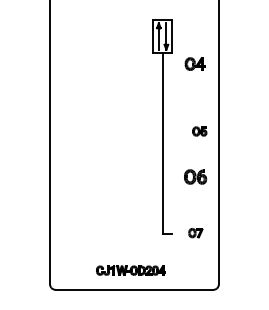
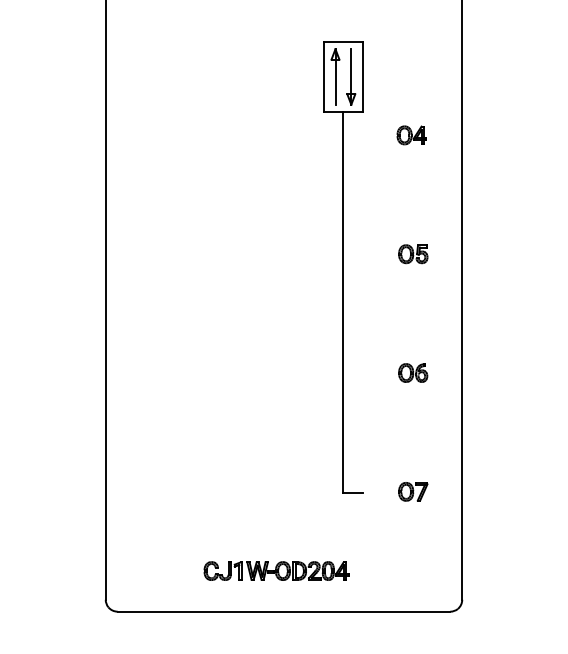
part: (194, 64) -> (410, 135), size x0.71
part: (199, 131) -> (412, 254), moved
part: (195, 176) -> (412, 372), size x0.62

